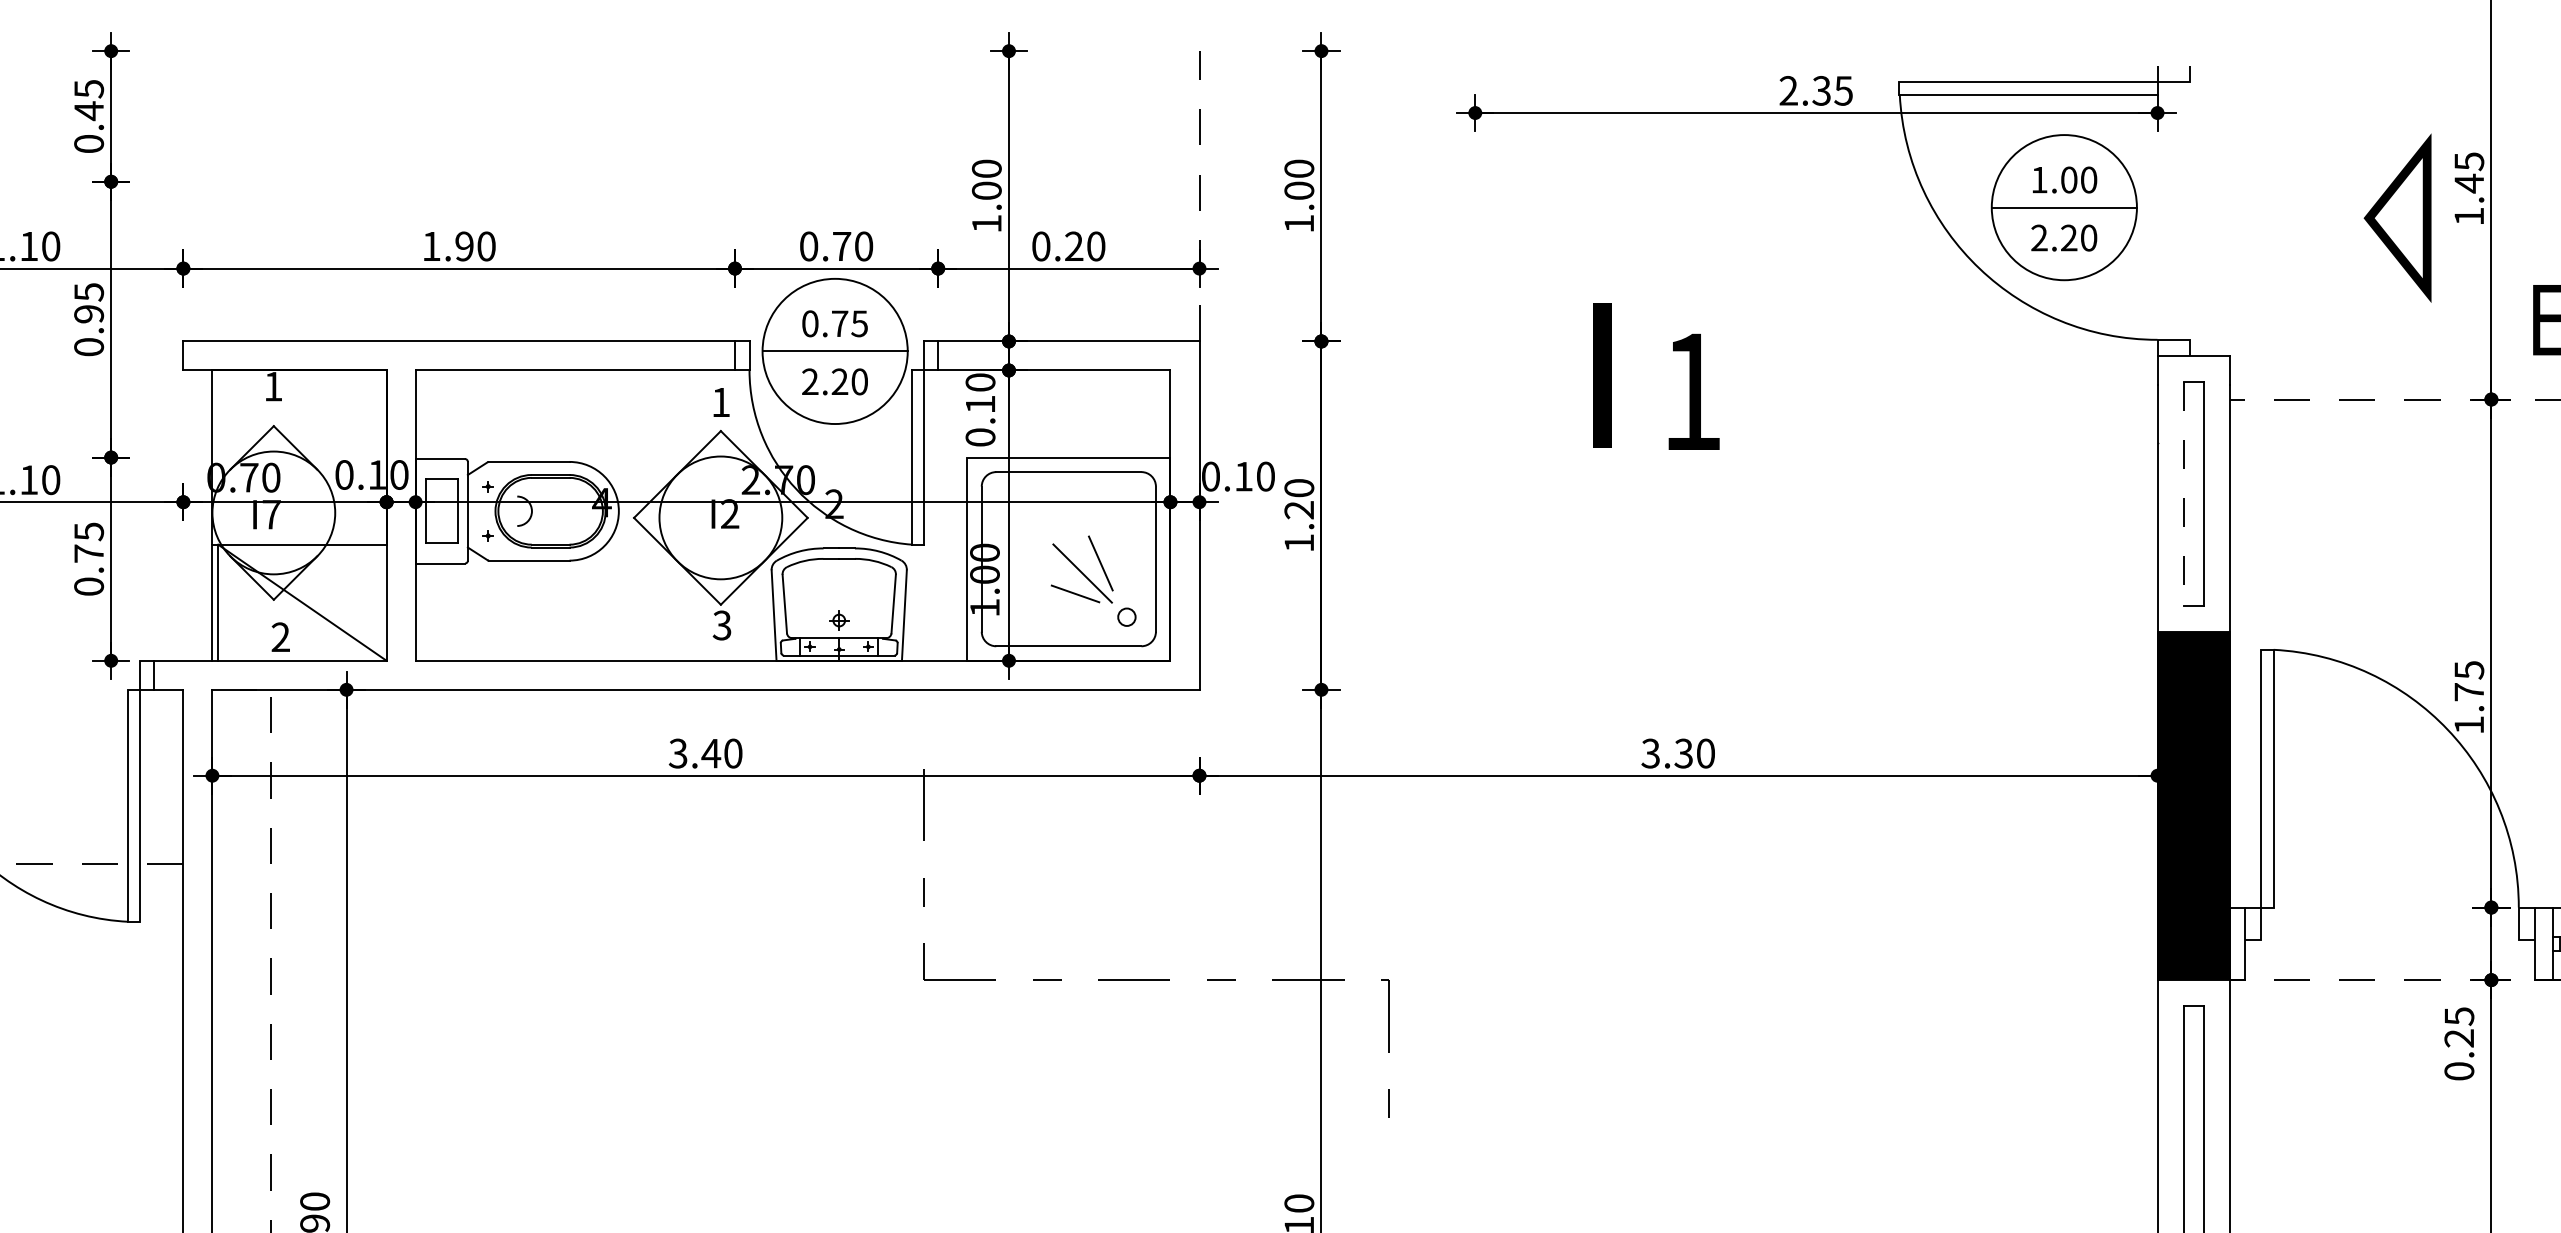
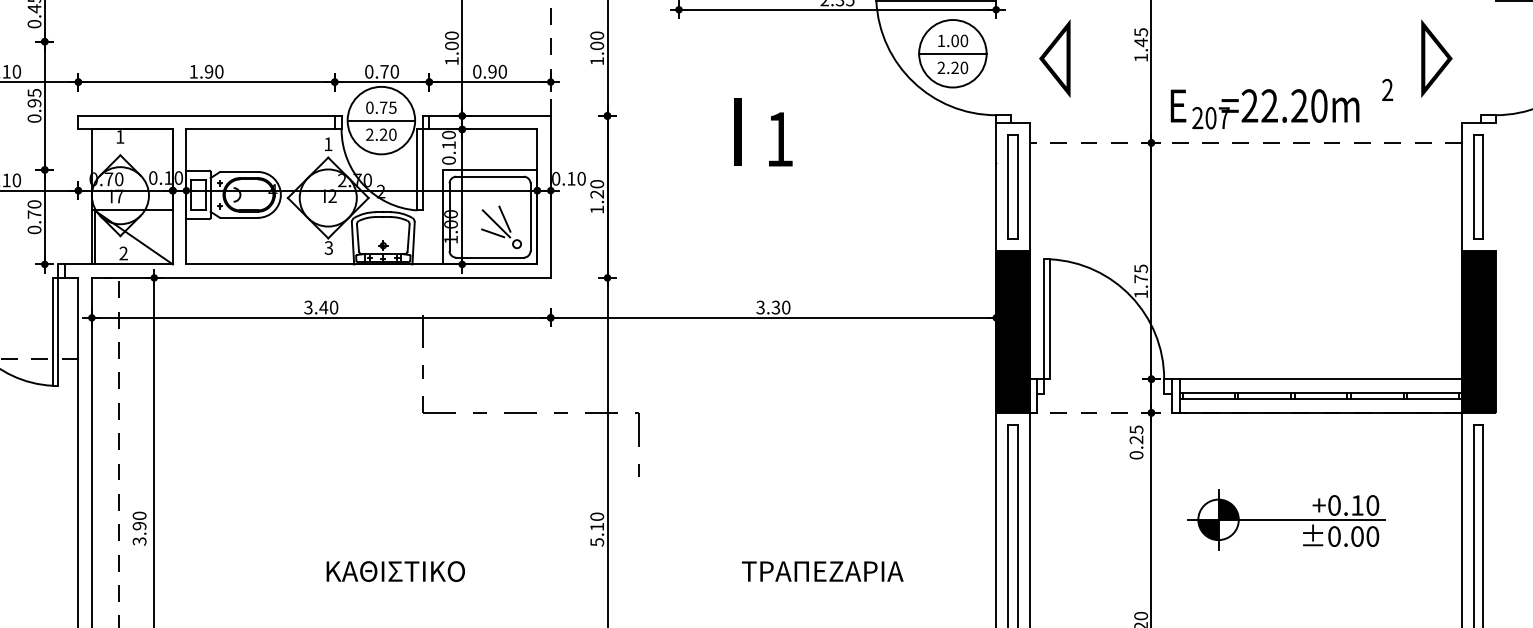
part: (2396, 217) -> (1054, 58), moved
text: (1074, 245) -> (492, 71), 0.20 -> 0.90
line: (2183, 493) -> (1008, 186), dashed -> solid
text: (88, 531) -> (34, 204), 0.75 -> 0.70

